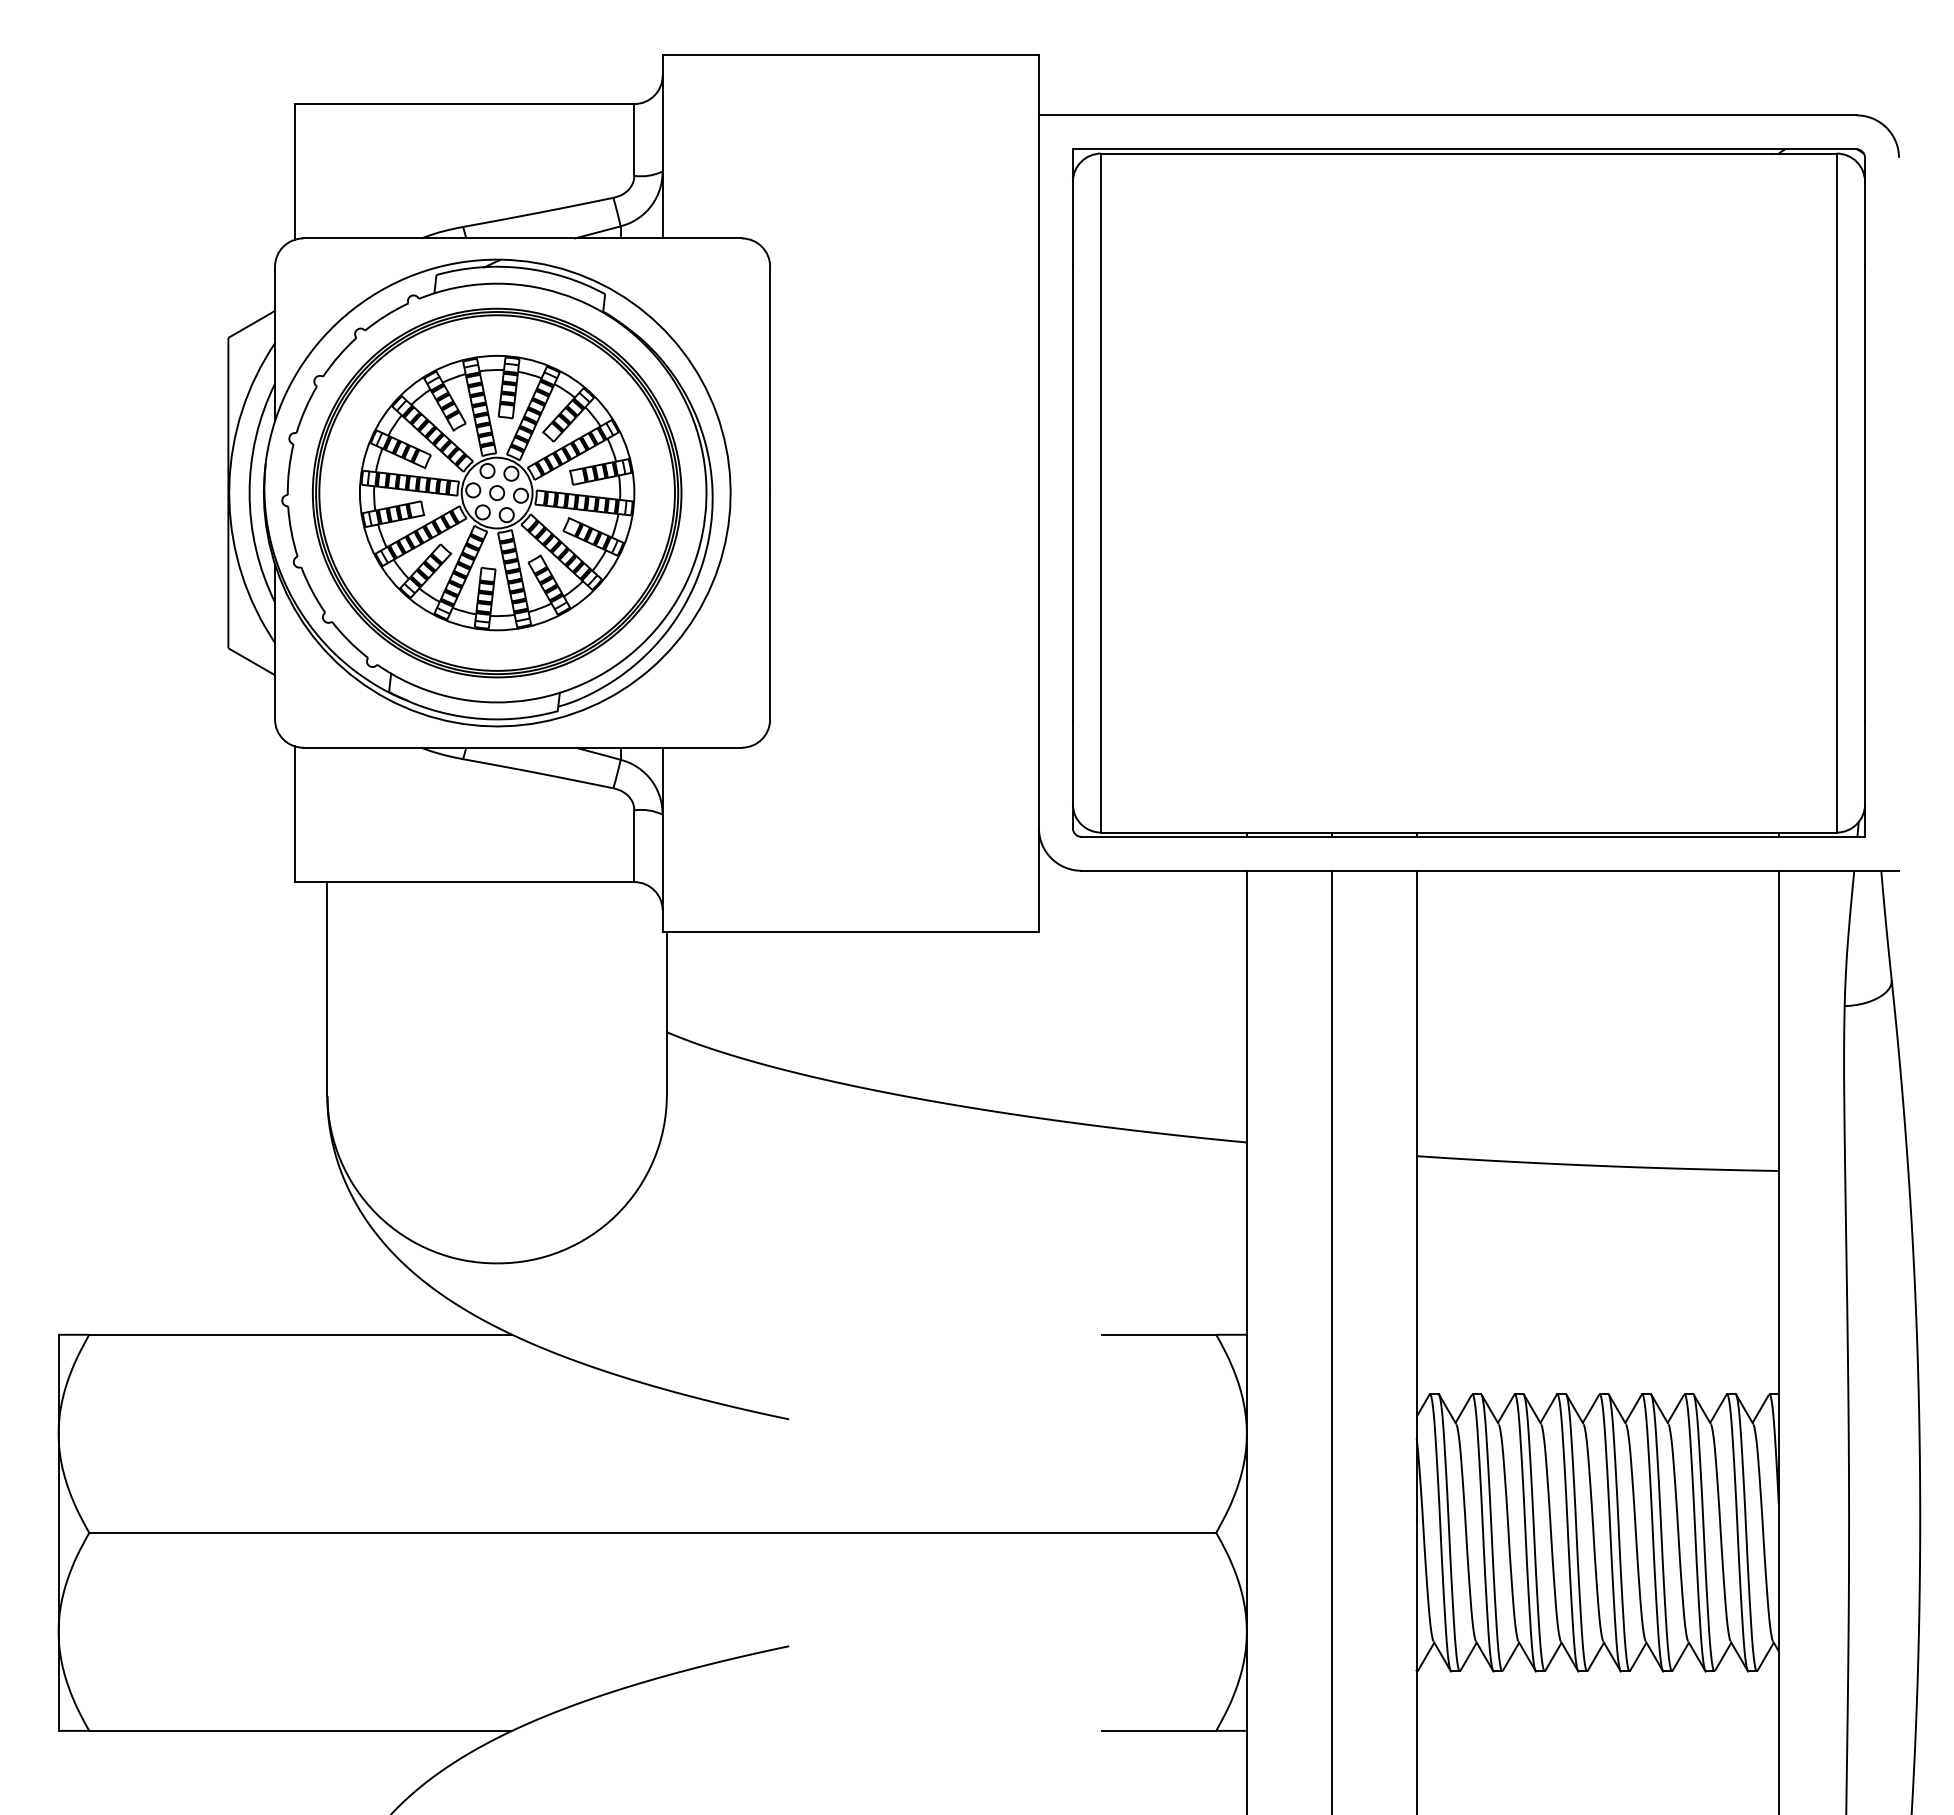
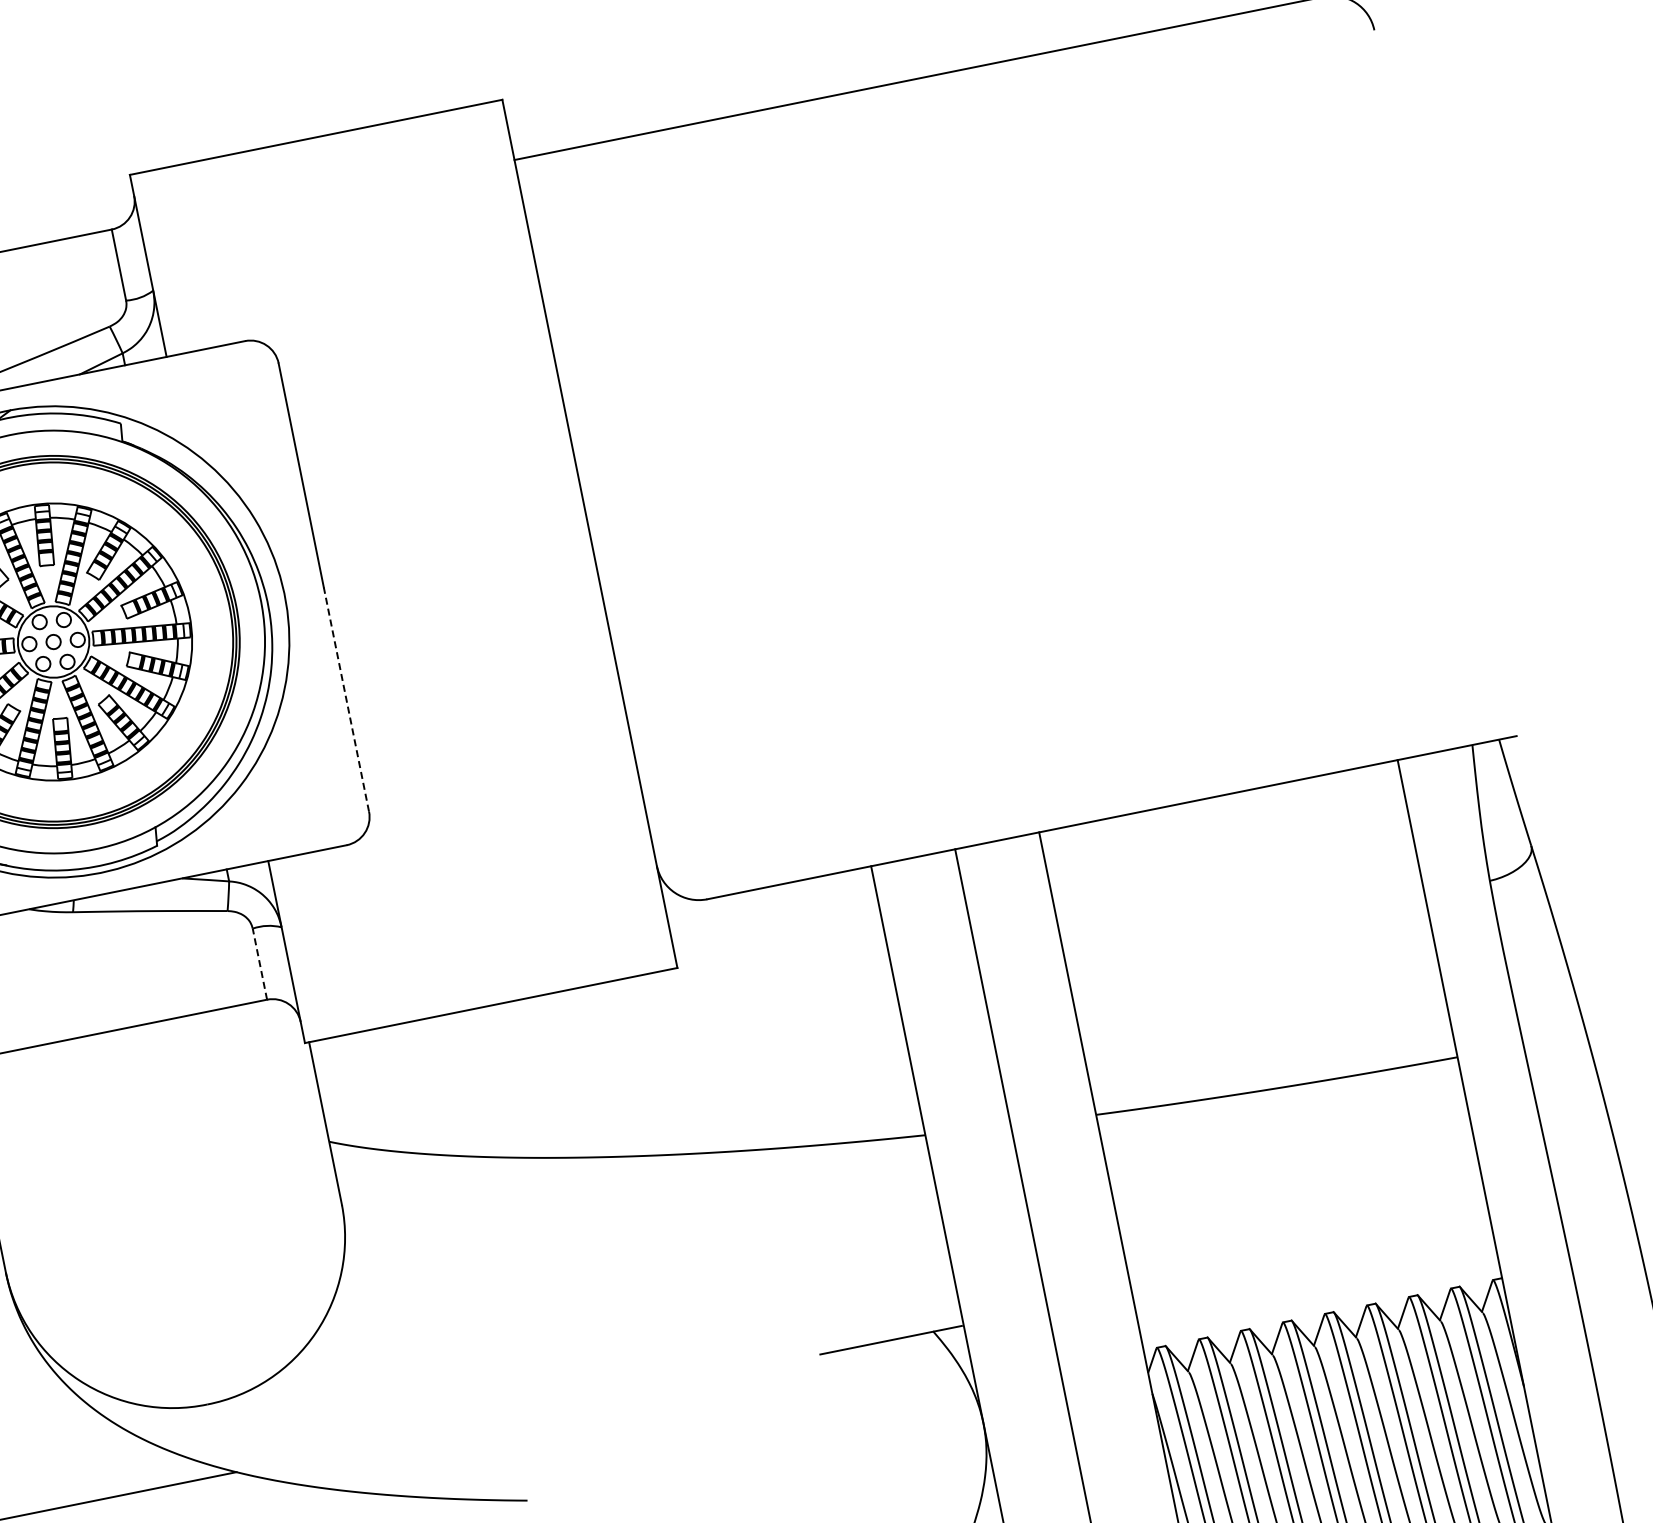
part: (1468, 492) -> (1015, 447), removed
line: (770, 605) -> (346, 698), solid -> dashed
line: (634, 846) -> (260, 964), solid -> dashed

